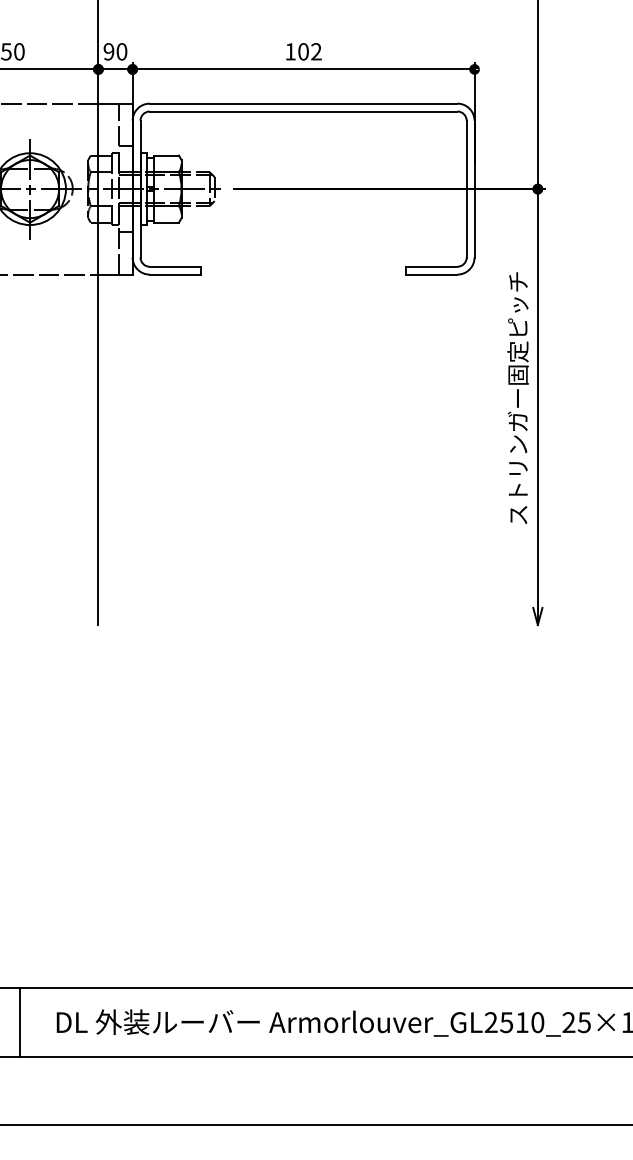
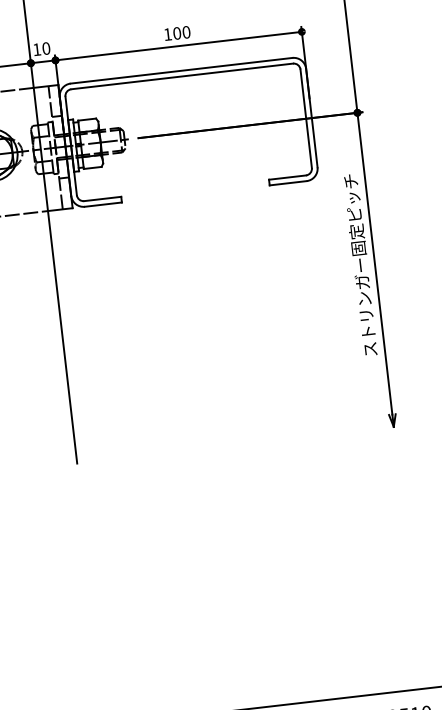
text: (108, 51) -> (36, 49), 90 -> 10
text: (316, 51) -> (186, 32), 102 -> 100

